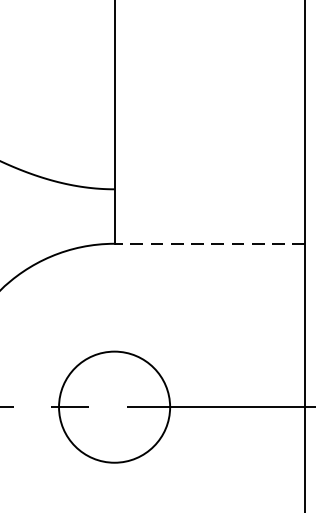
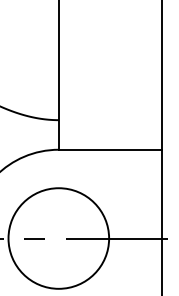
line: (209, 243) -> (110, 149), dashed -> solid
circle: (113, 407) -> (58, 238), size x1.67

